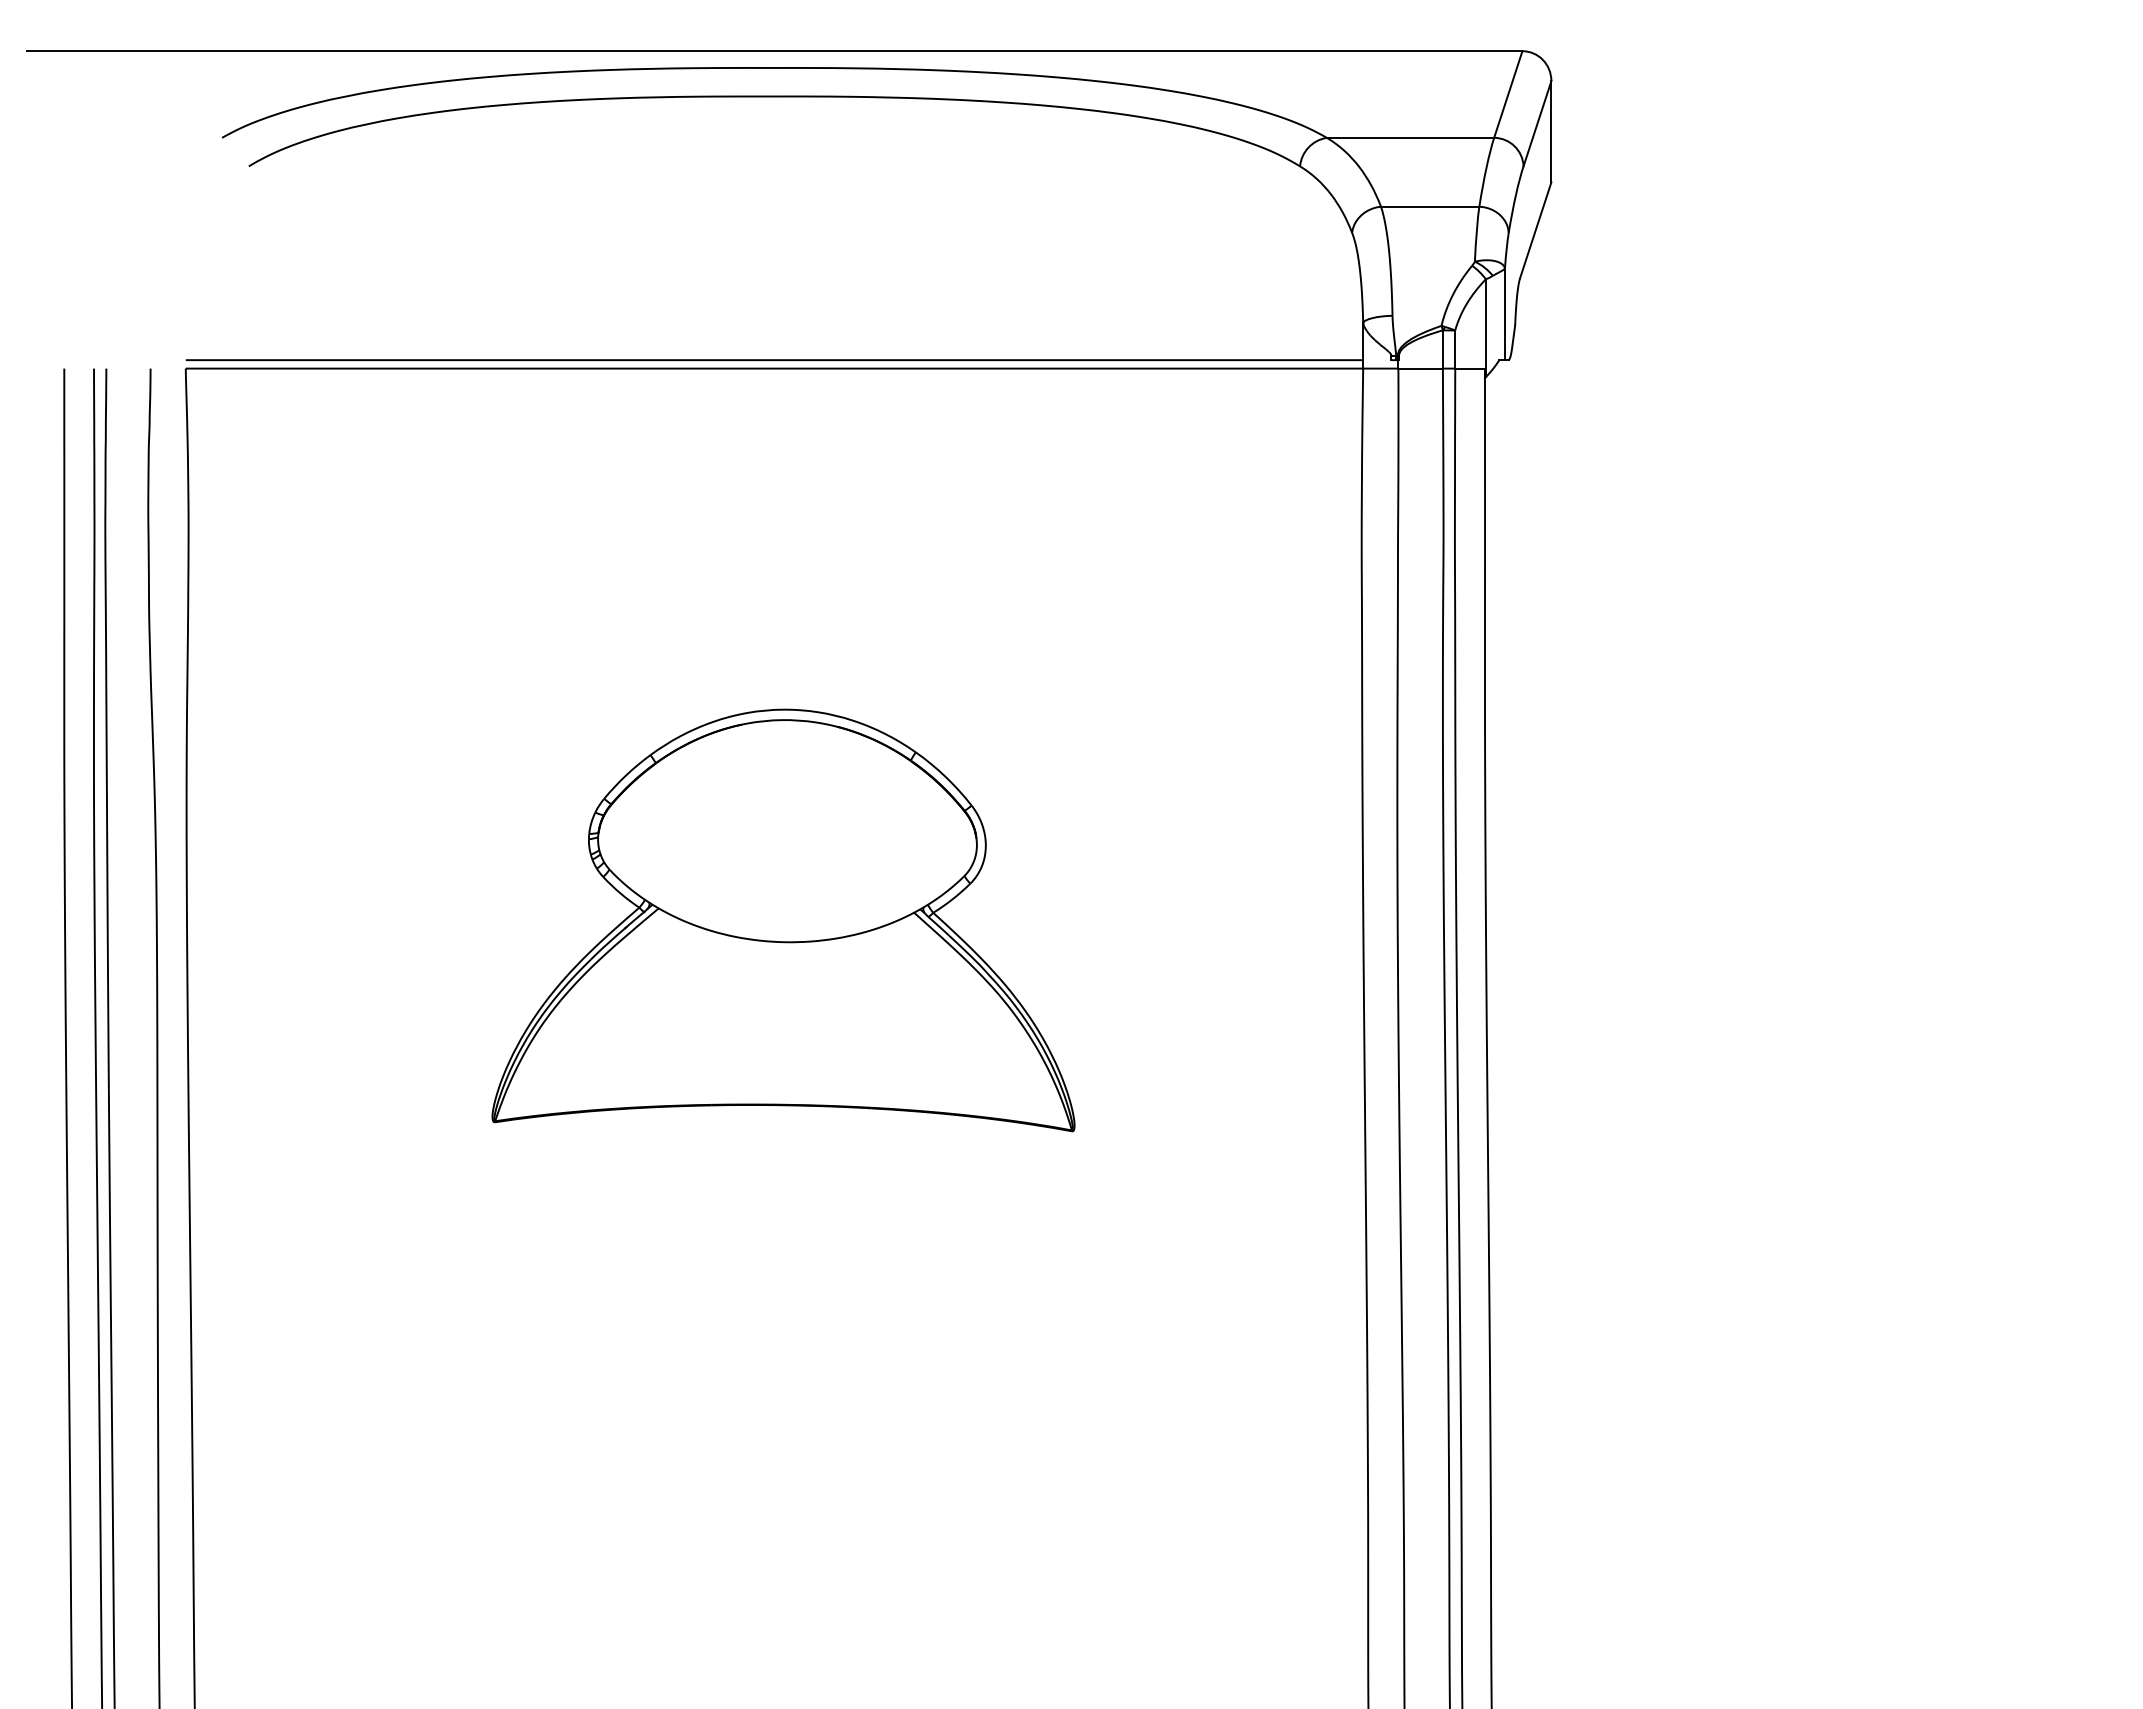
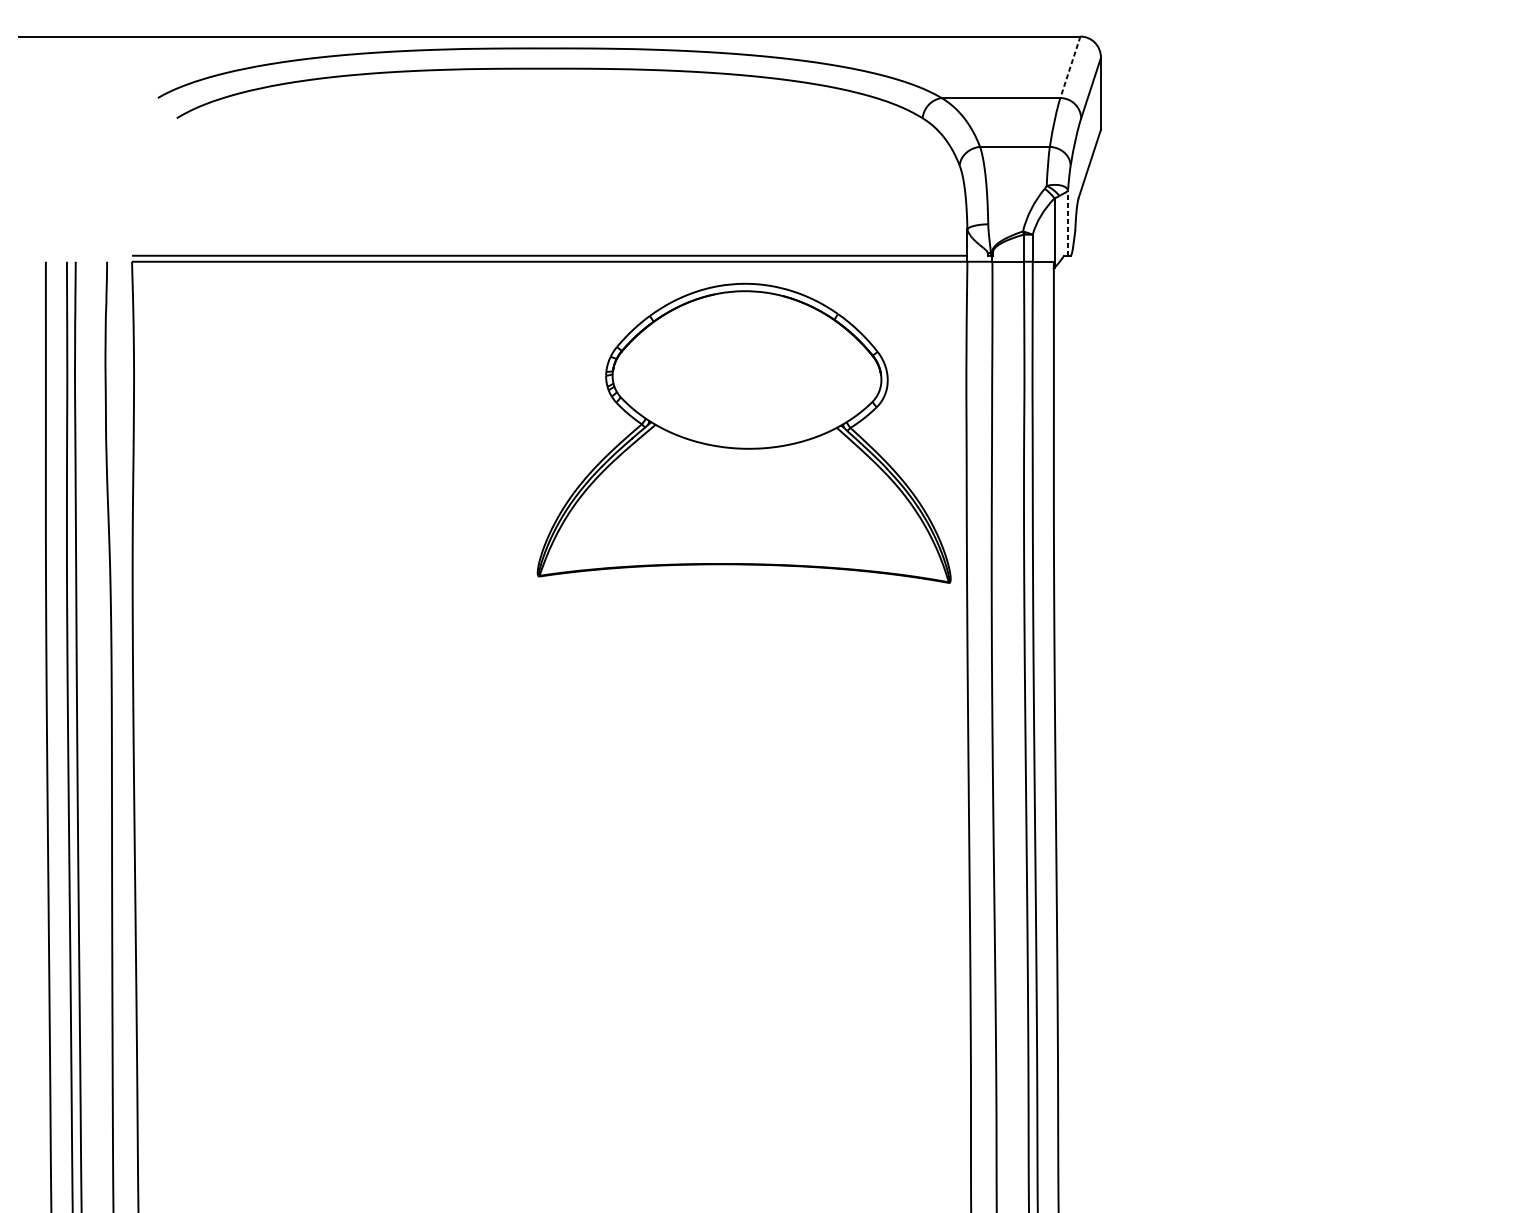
line: (1508, 94) -> (1070, 67), solid -> dashed
line: (1504, 314) -> (1067, 223), solid -> dashed
part: (783, 920) -> (744, 433), moved

